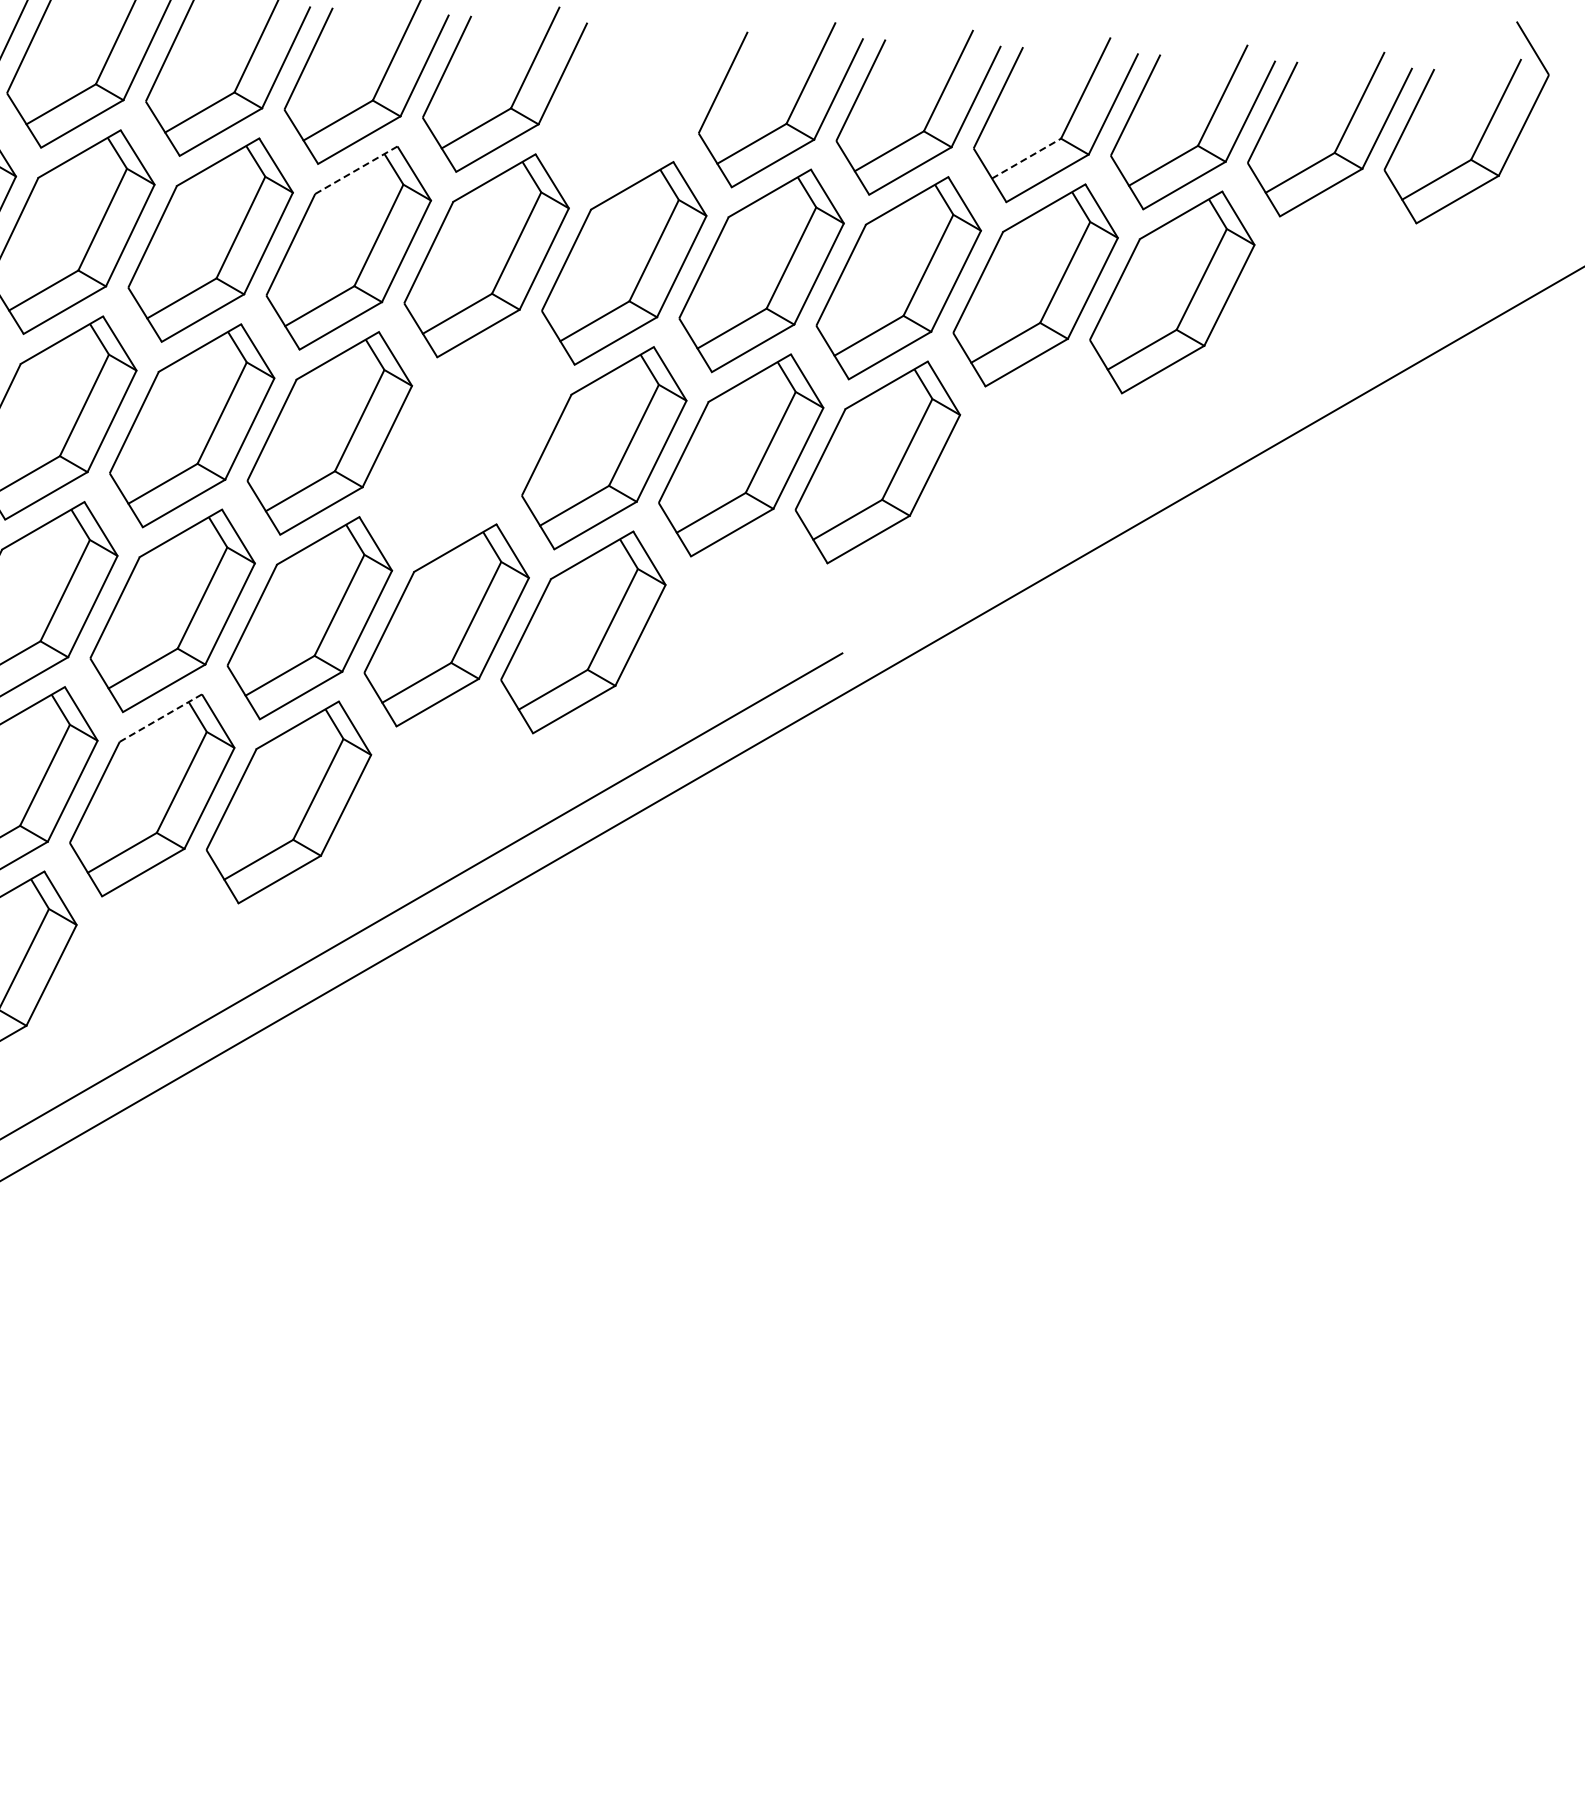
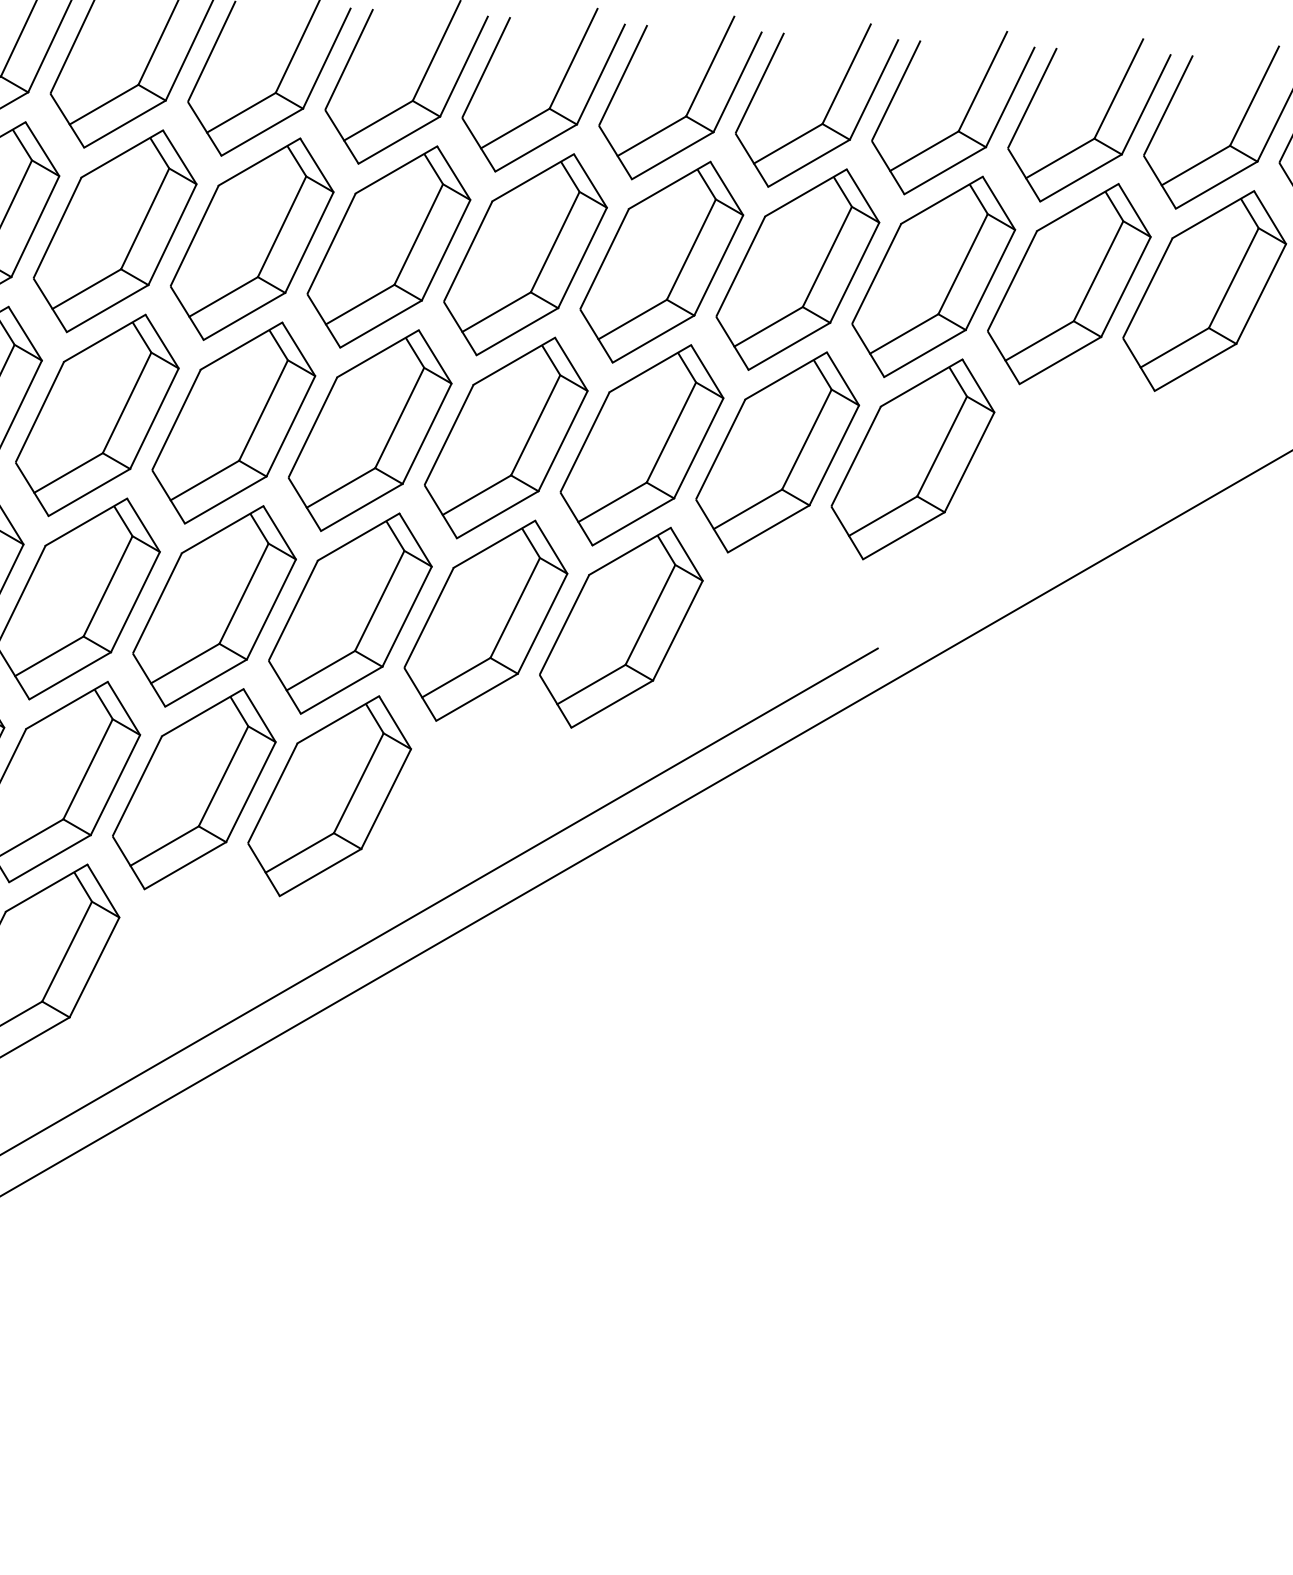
part: (654, 102) -> (691, 102), added
line: (1026, 158) -> (1060, 158), dashed -> solid
line: (356, 170) -> (396, 170), dashed -> solid
part: (467, 440) -> (506, 437), added
line: (160, 718) -> (202, 713), dashed -> solid

